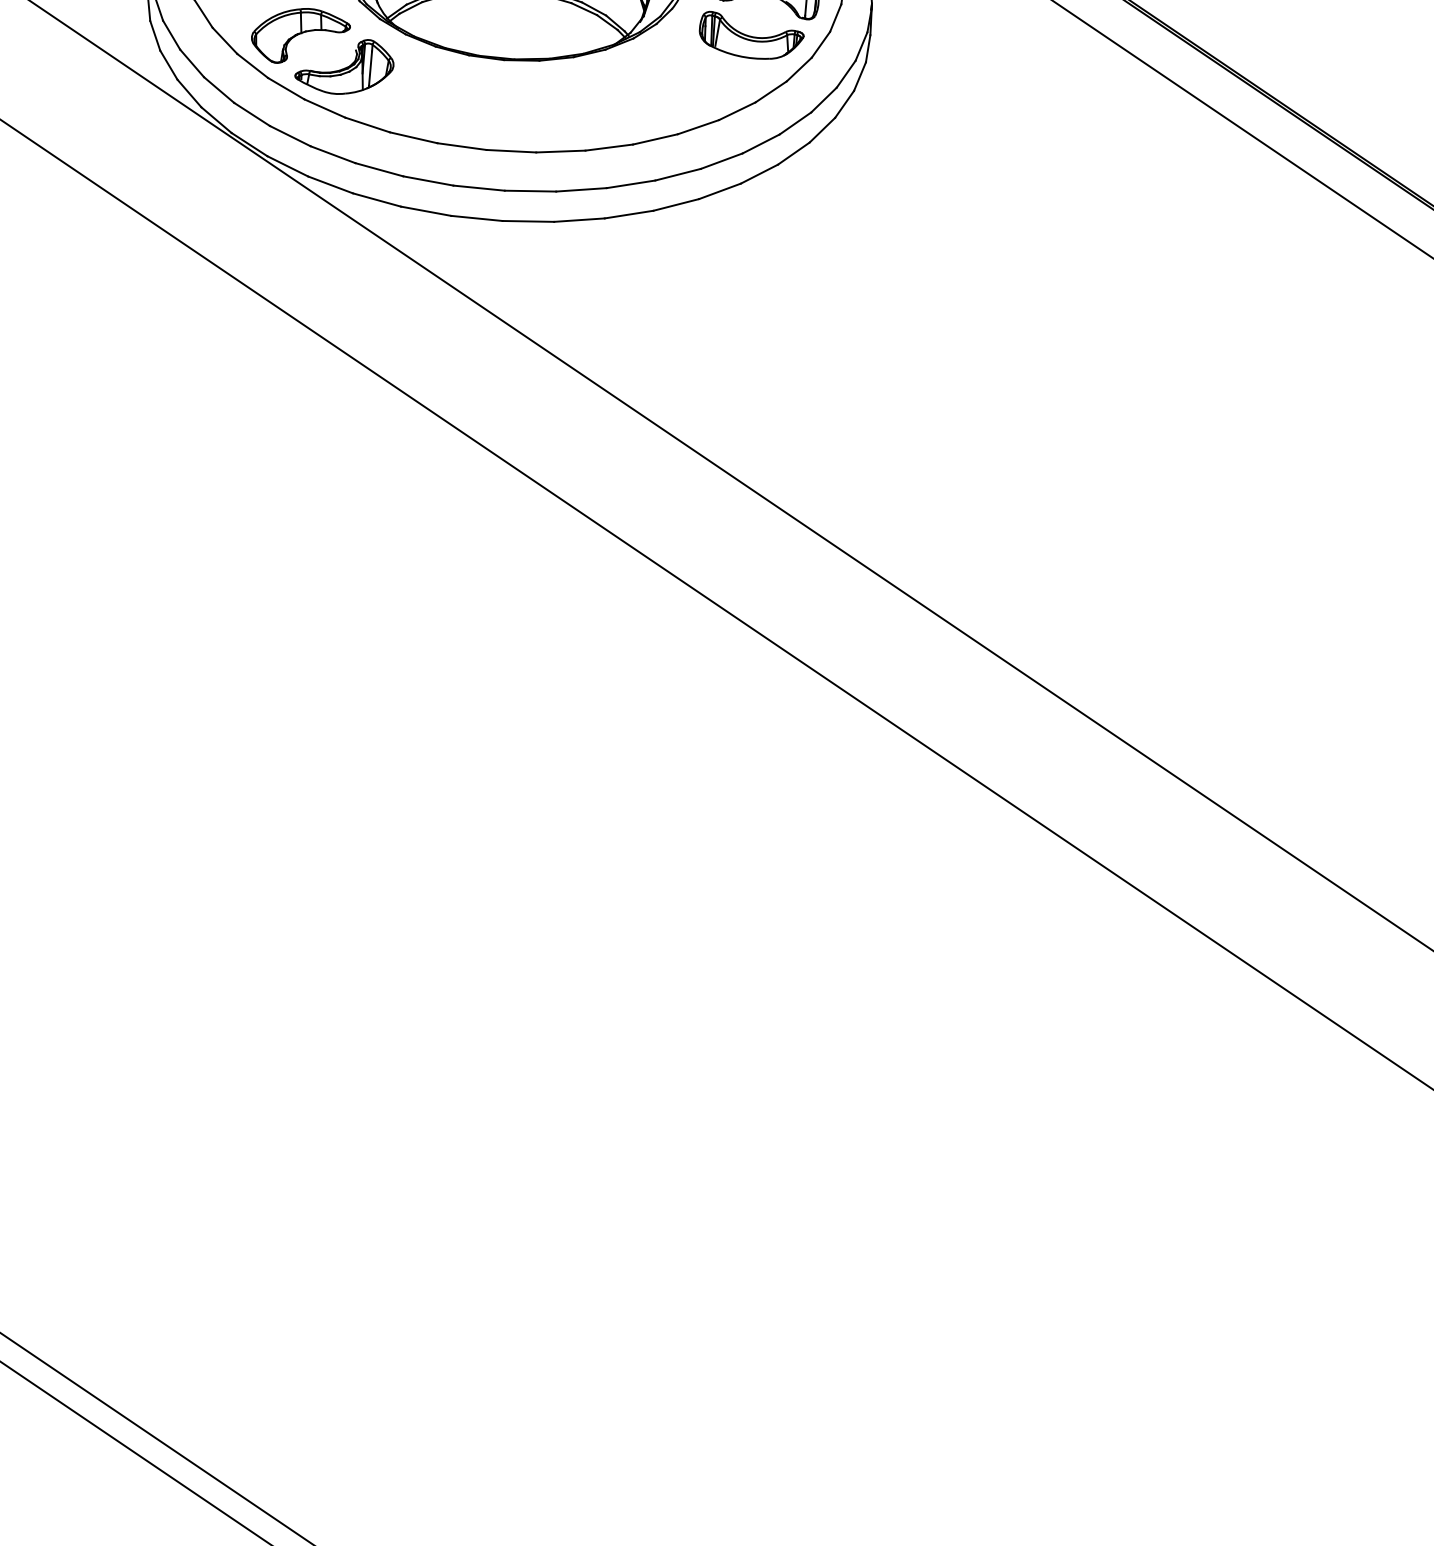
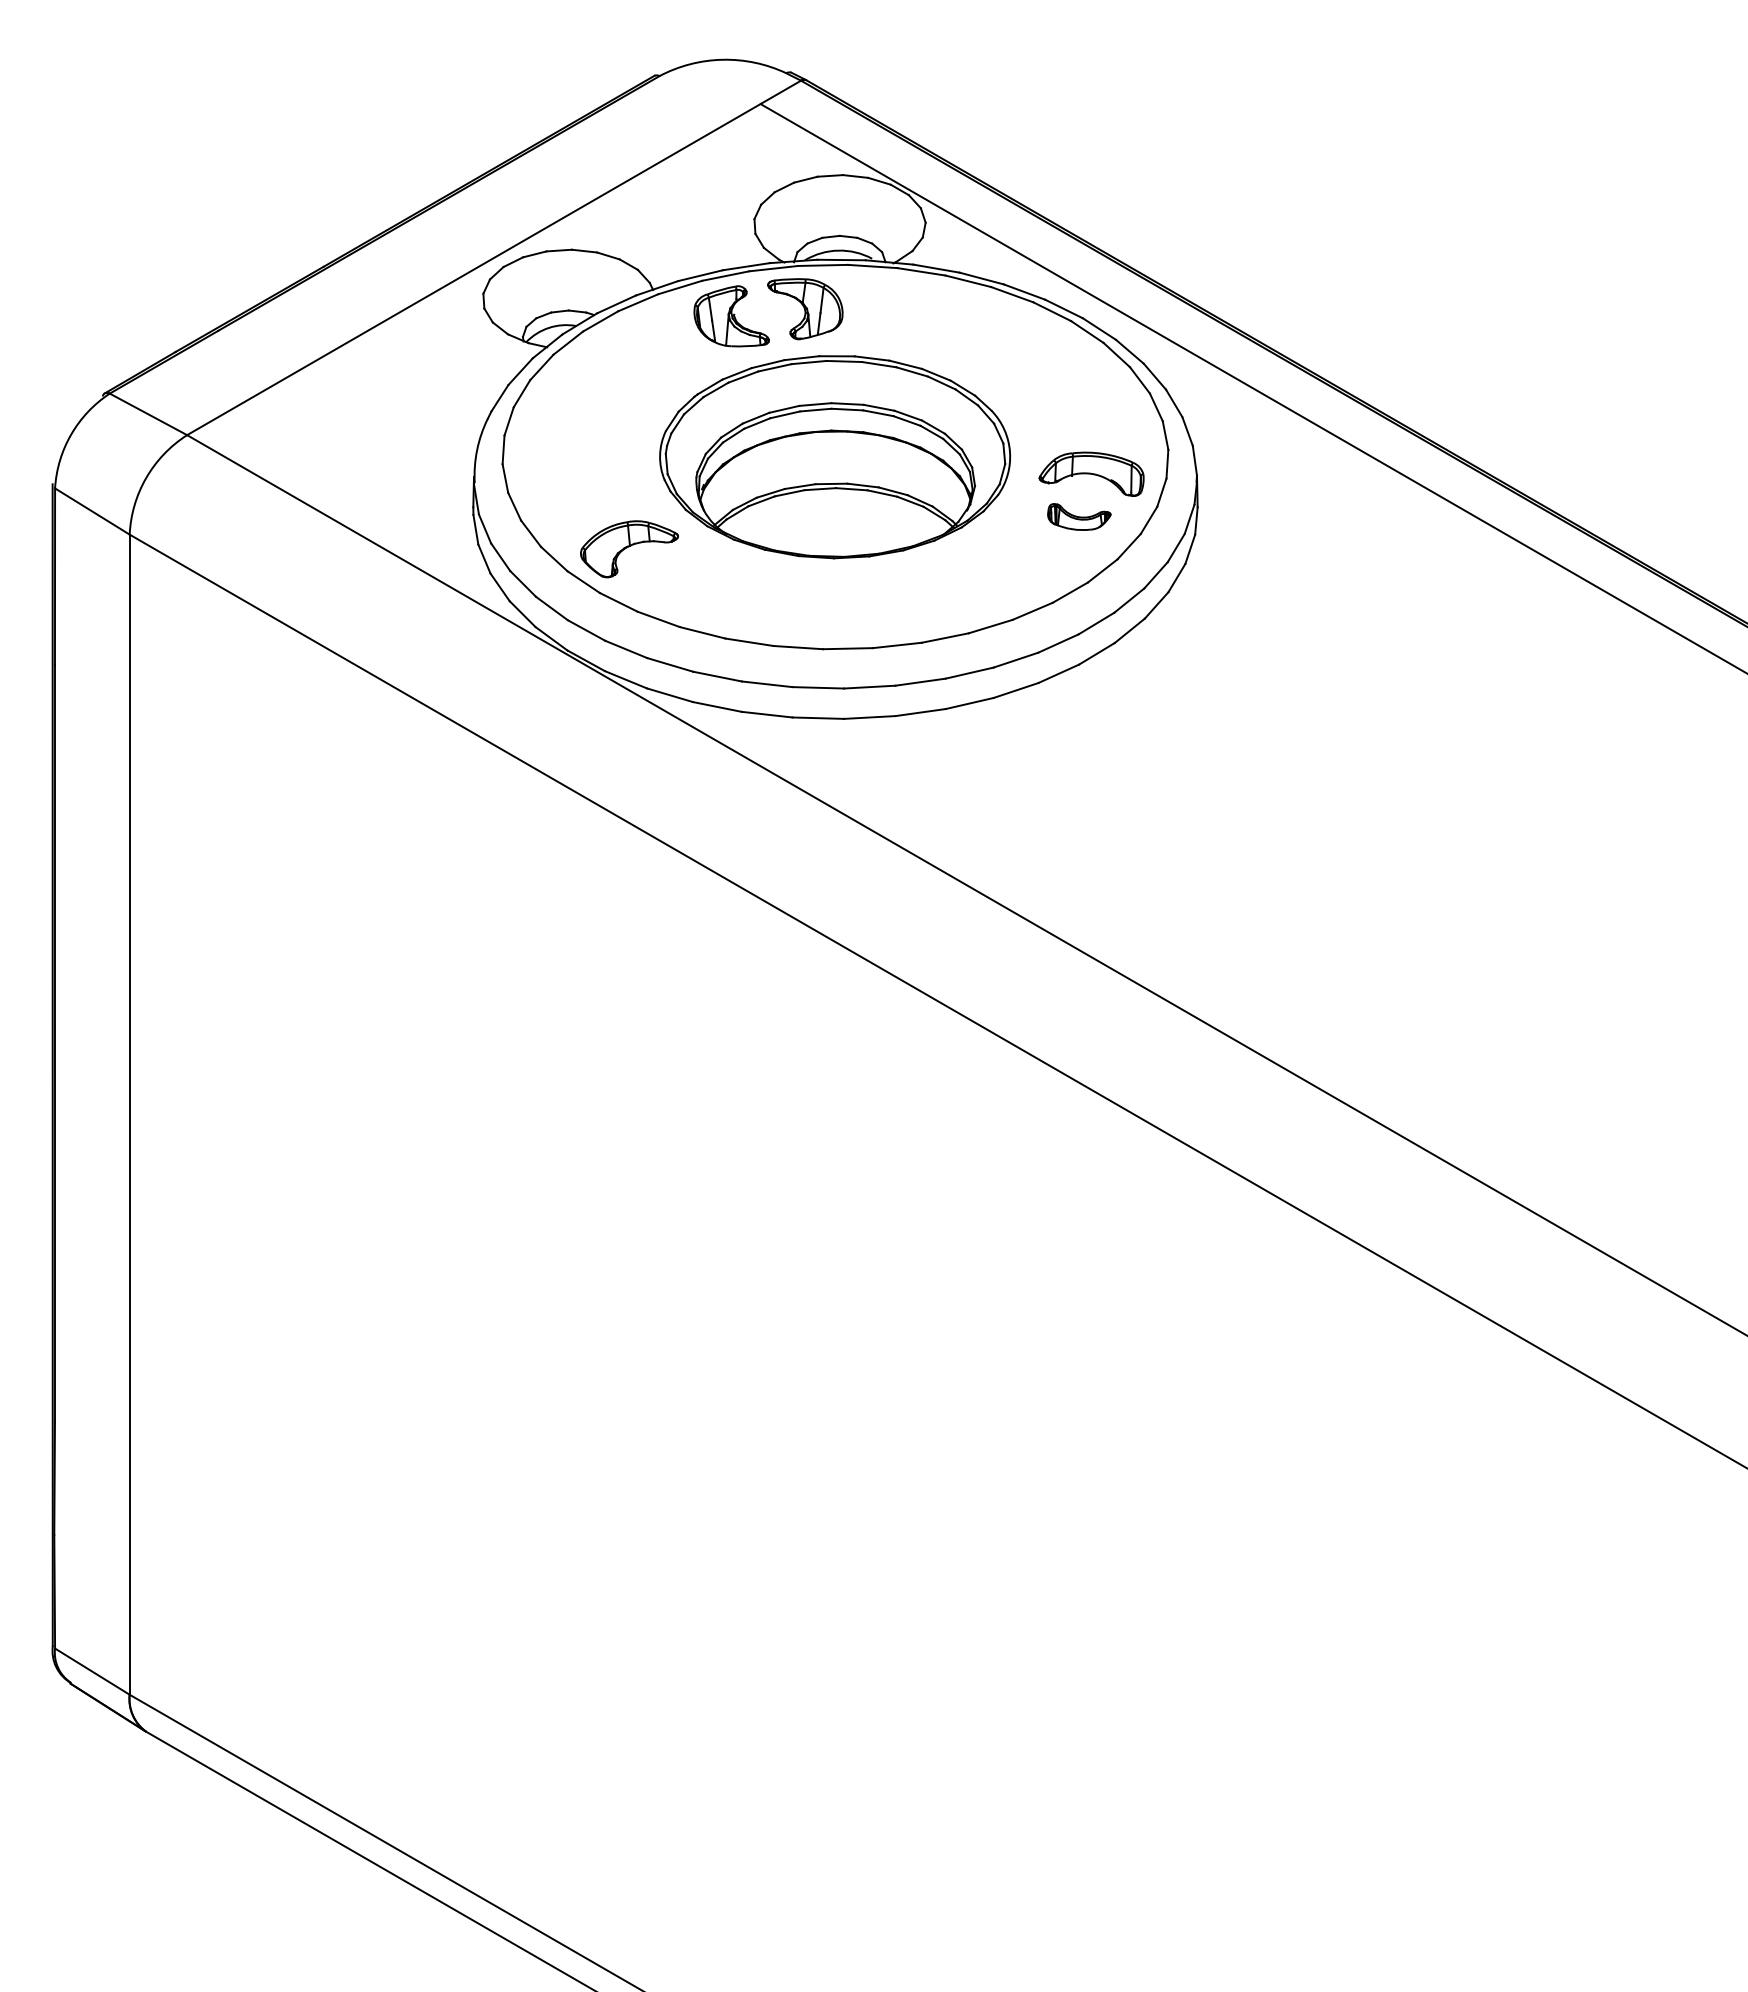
part: (751, 35) -> (1079, 516), size x0.6
part: (344, 65) -> (675, 575), removed

